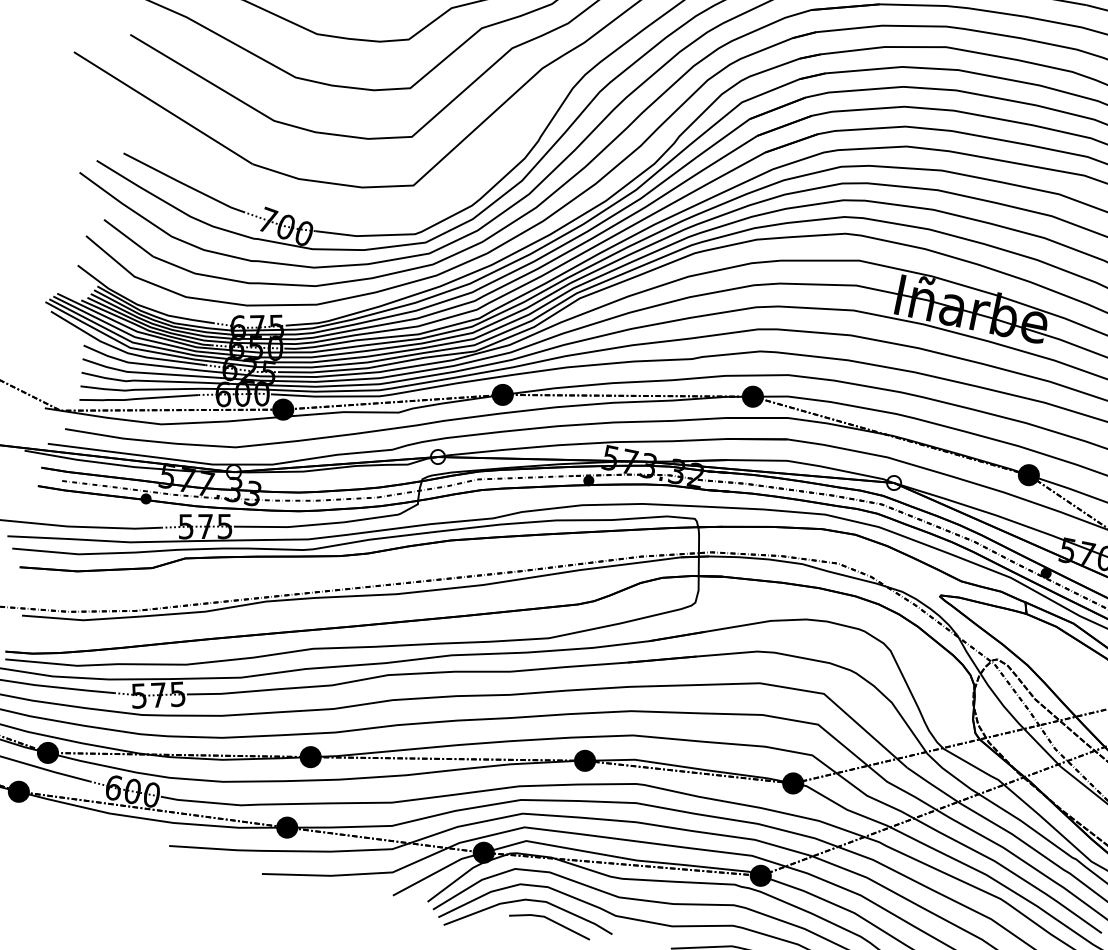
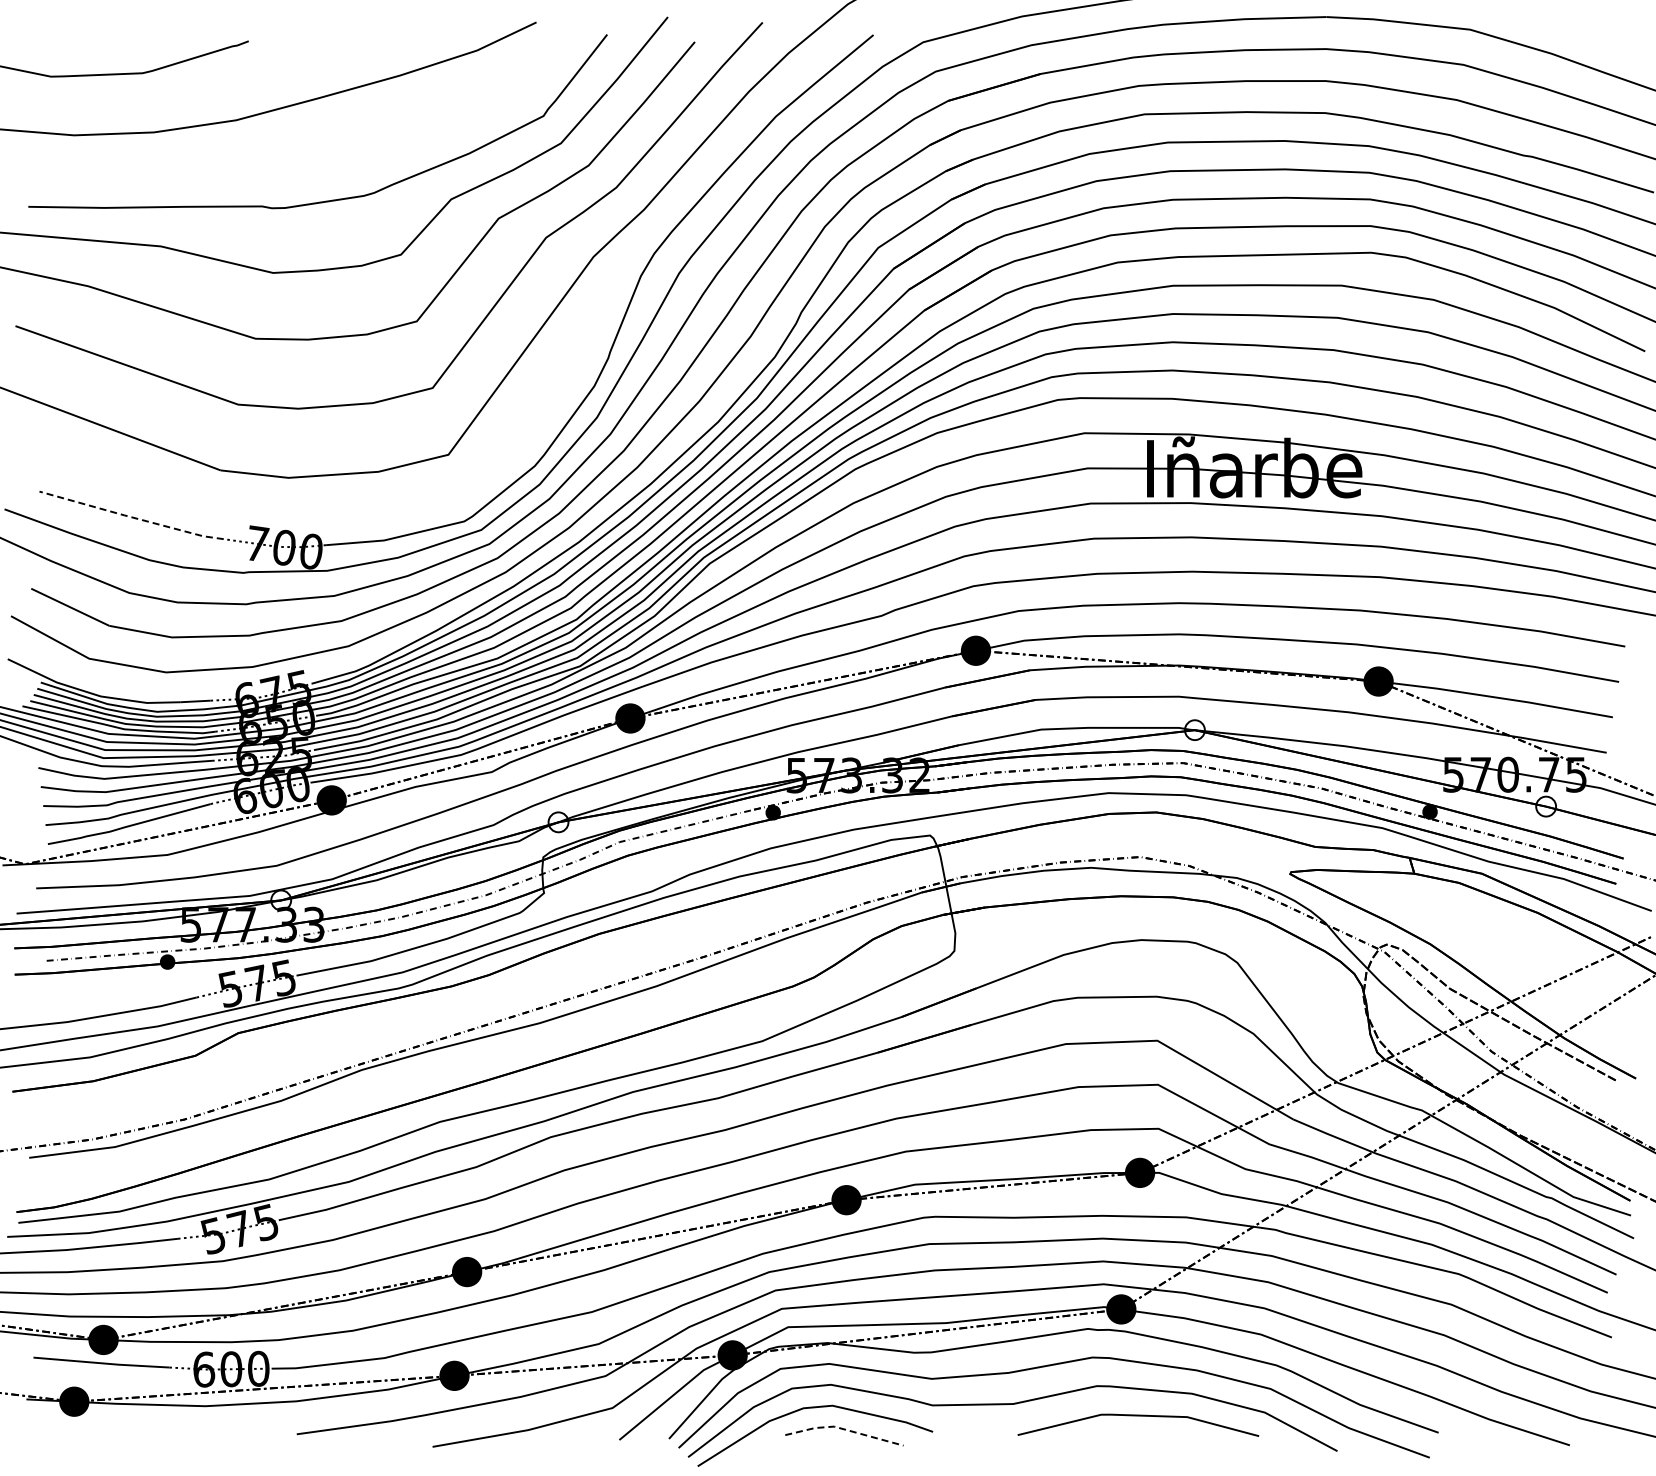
line: (183, 184) -> (130, 517), solid -> dashed
line: (550, 920) -> (843, 1429), solid -> dashed

